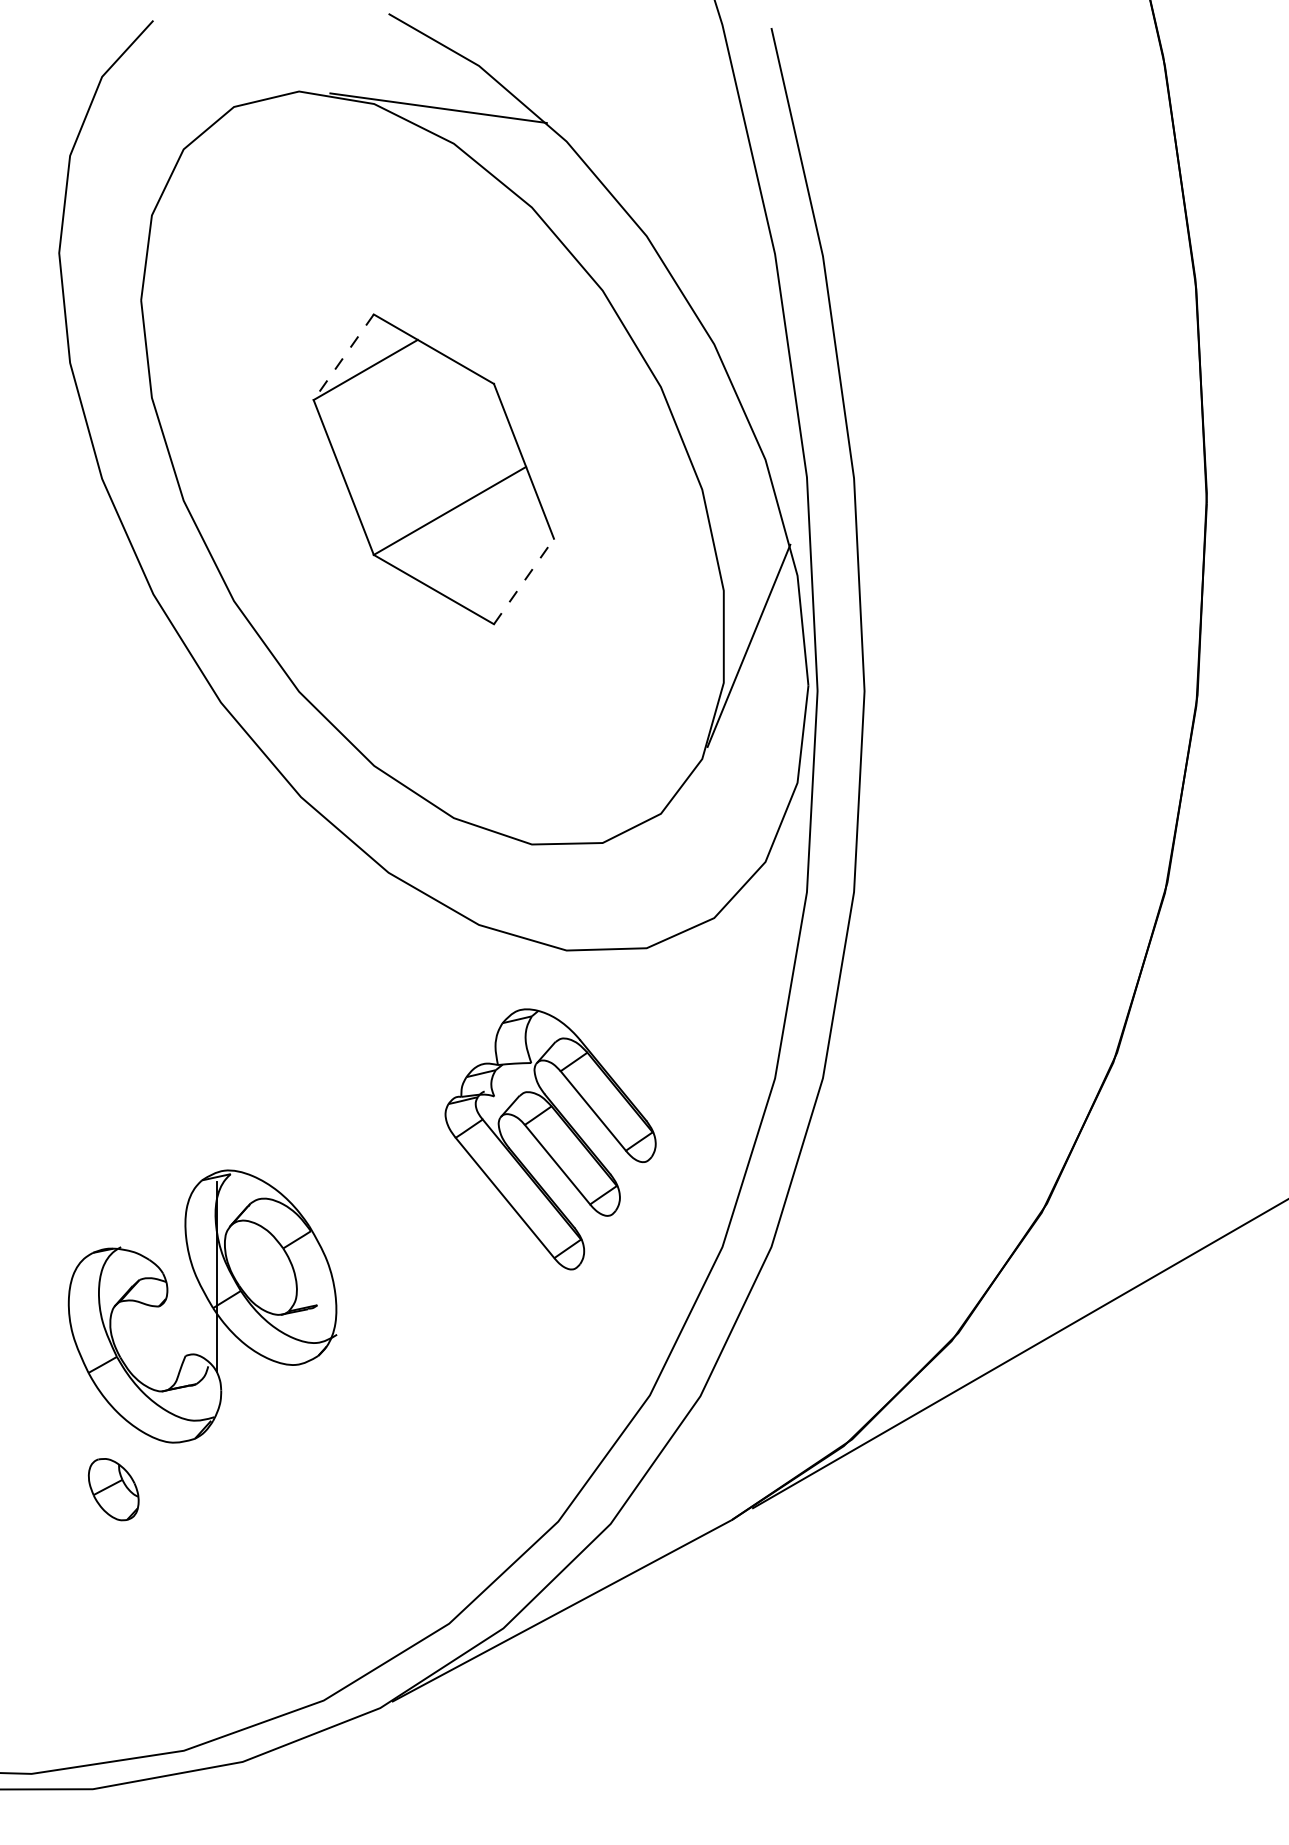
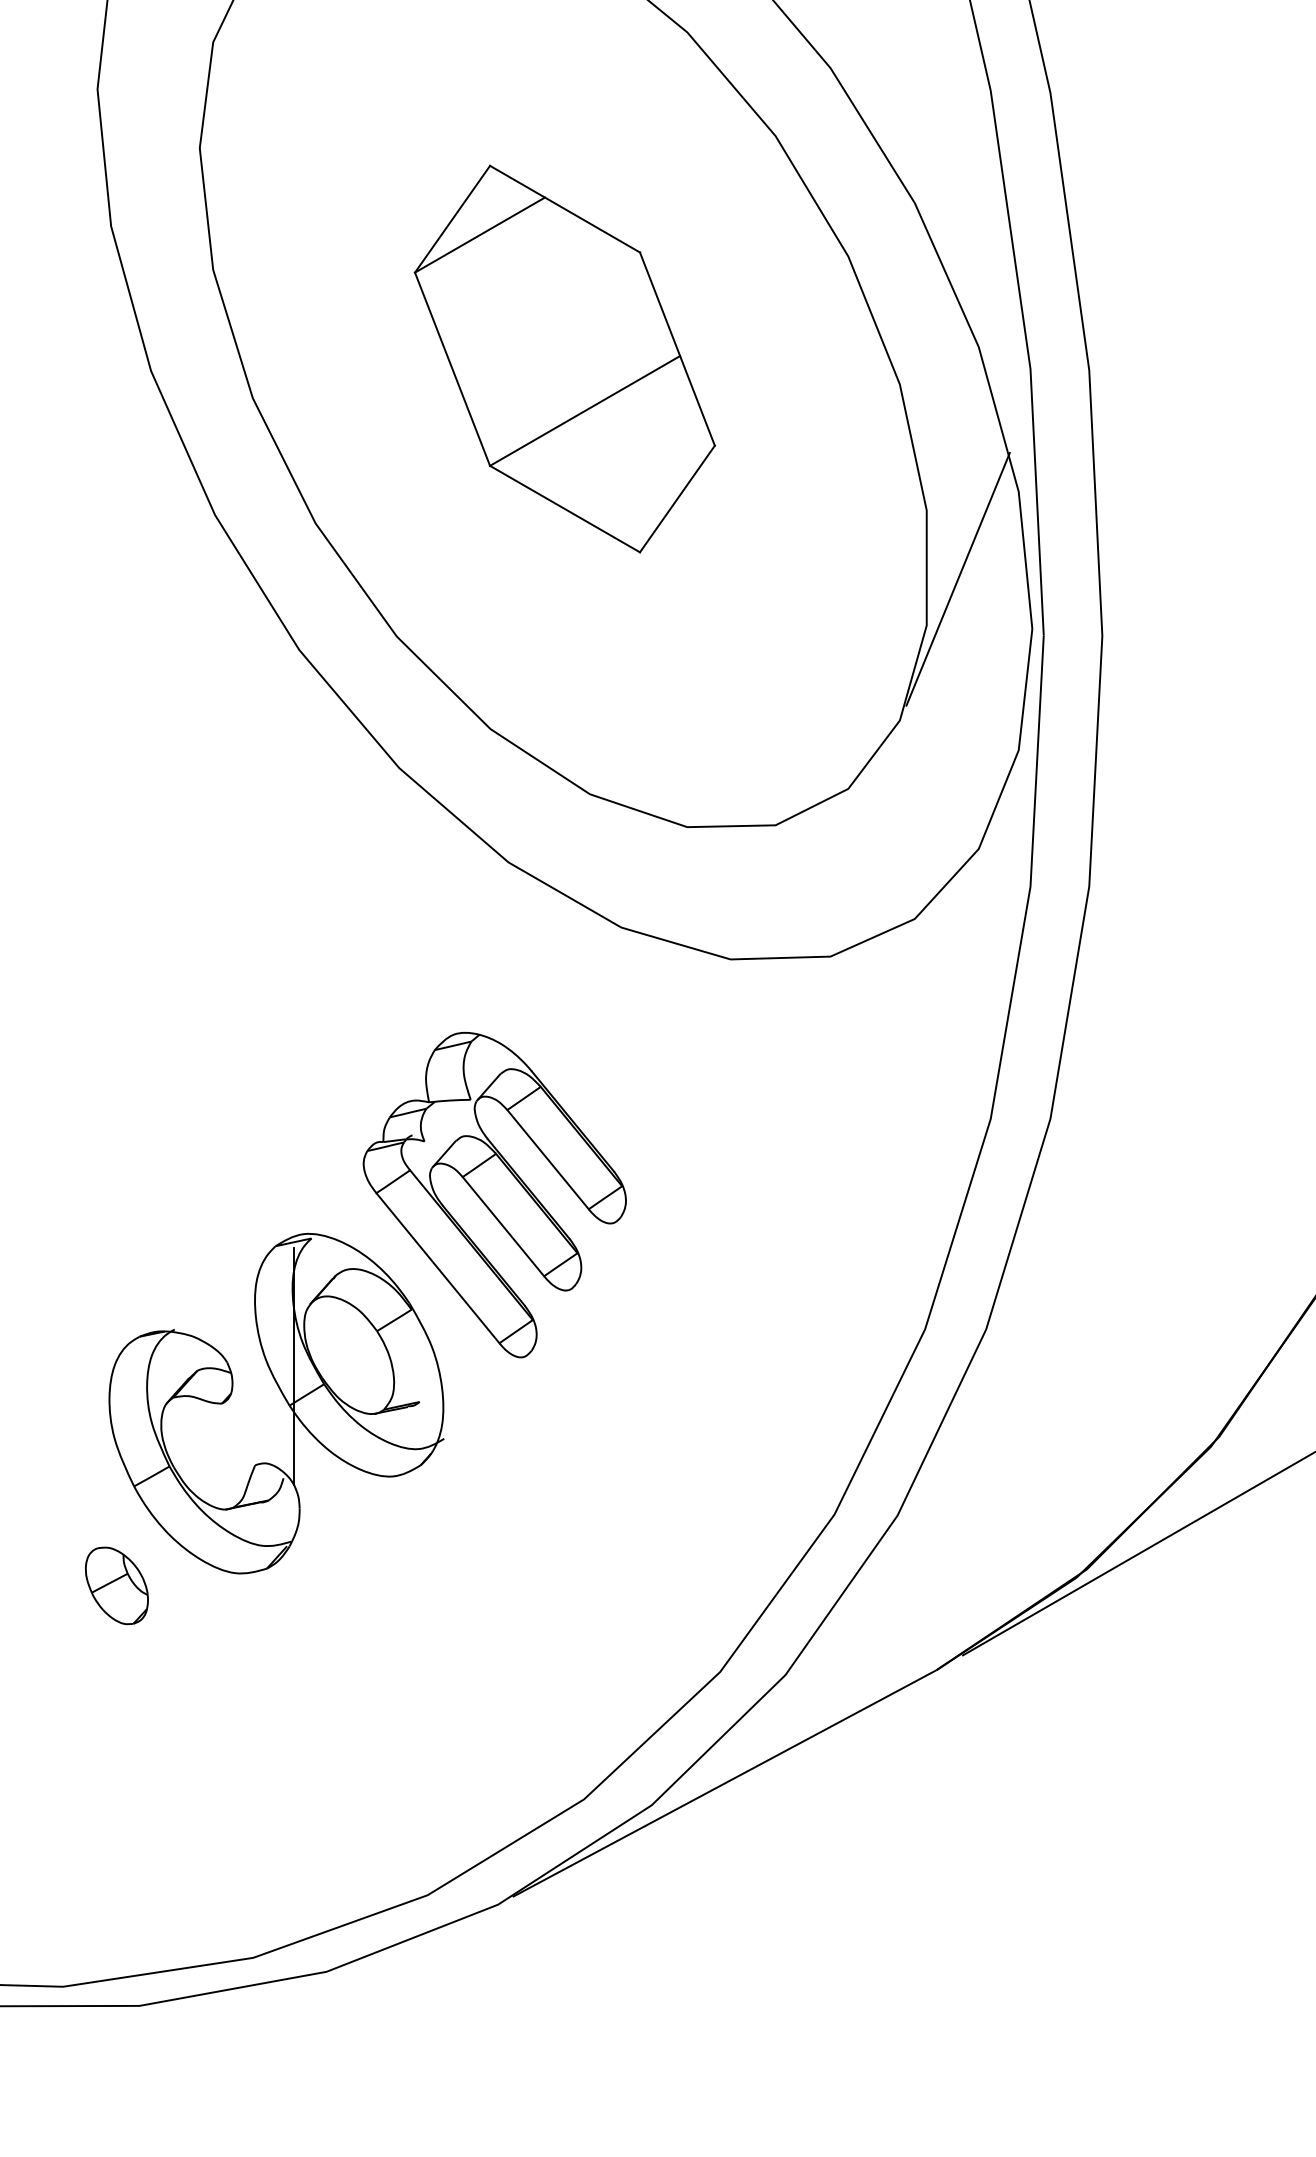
line: (343, 357) -> (452, 219), dashed -> solid
line: (524, 581) -> (678, 499), dashed -> solid
part: (550, 1139) -> (494, 1195), moved
part: (113, 1489) -> (116, 1585), moved

